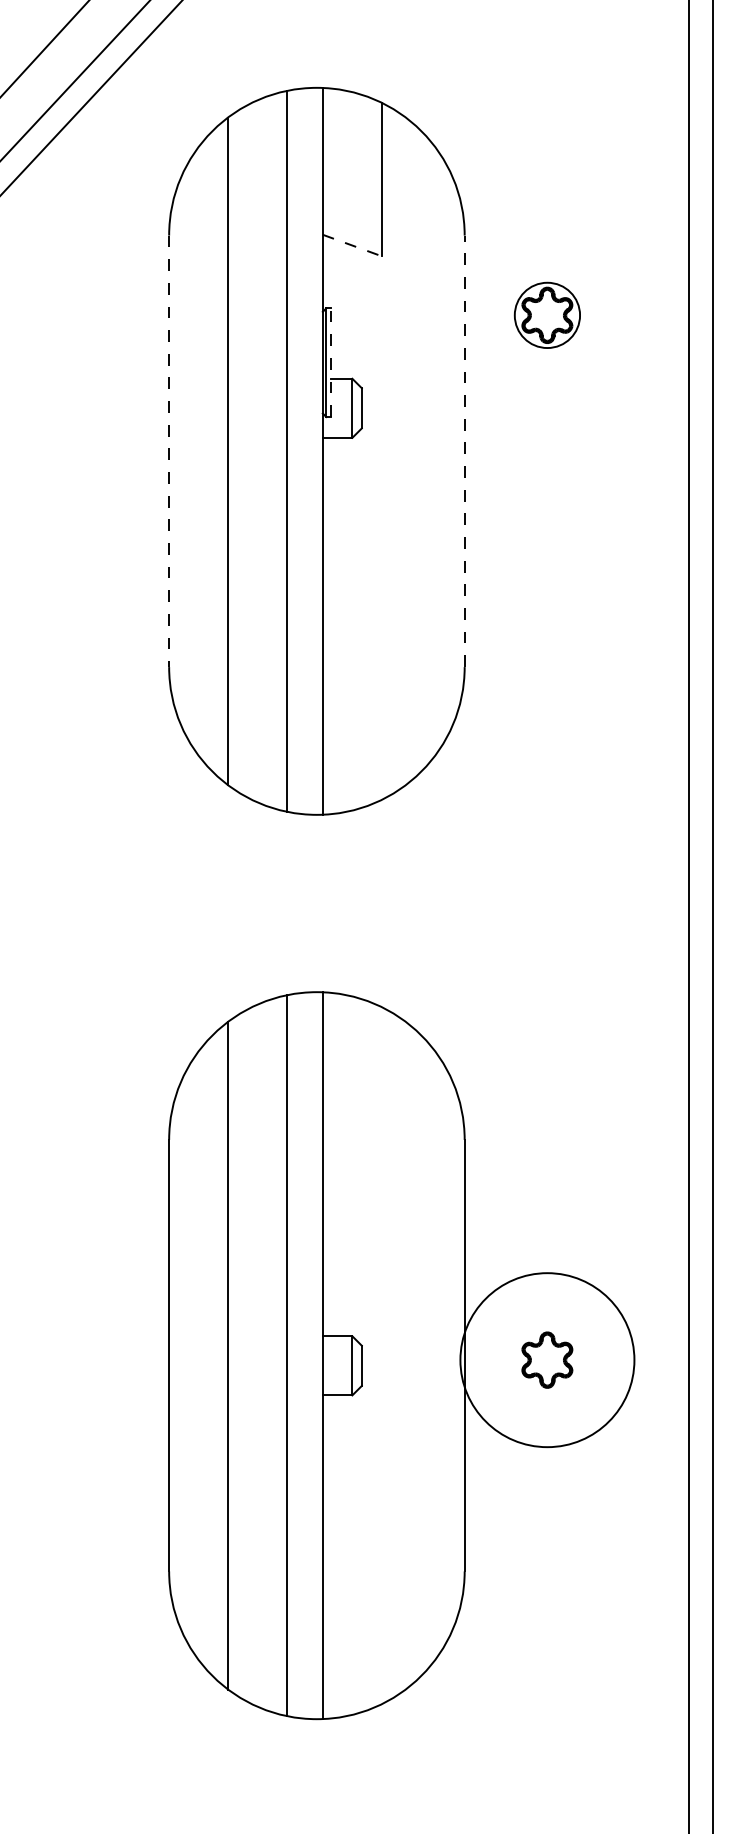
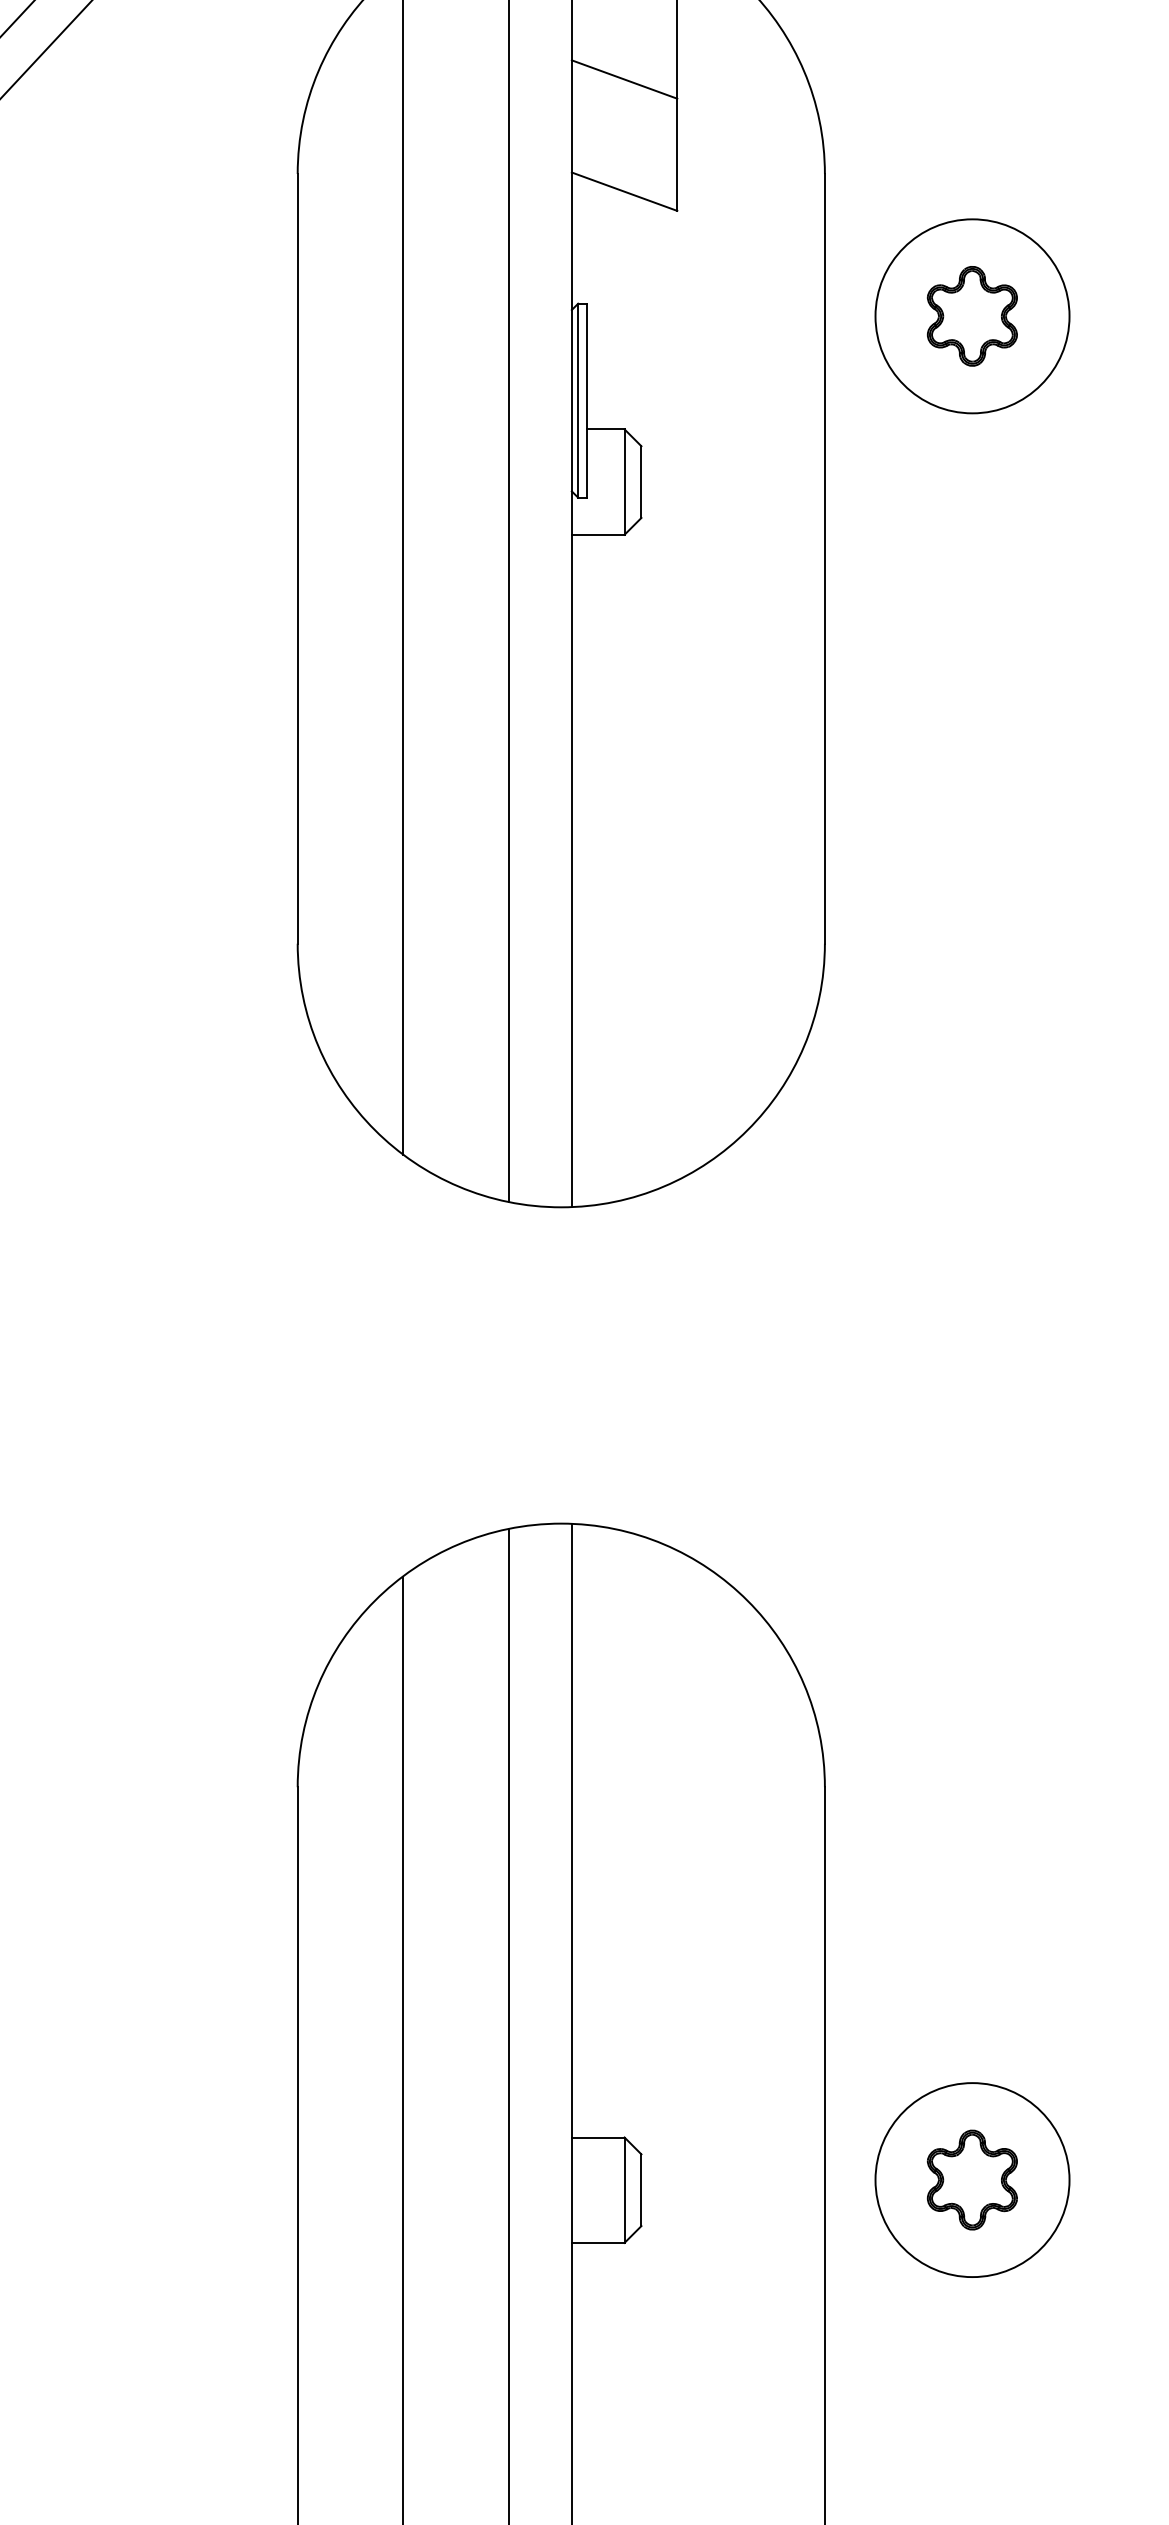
line: (351, 182) -> (622, 79), added
line: (352, 245) -> (624, 191), dashed -> solid
circle: (547, 315) -> (972, 316), size x1.67
line: (331, 362) -> (587, 400), dashed -> solid
line: (169, 451) -> (298, 559), dashed -> solid
line: (464, 451) -> (824, 559), dashed -> solid
circle: (547, 1359) -> (972, 2178), size x0.62

